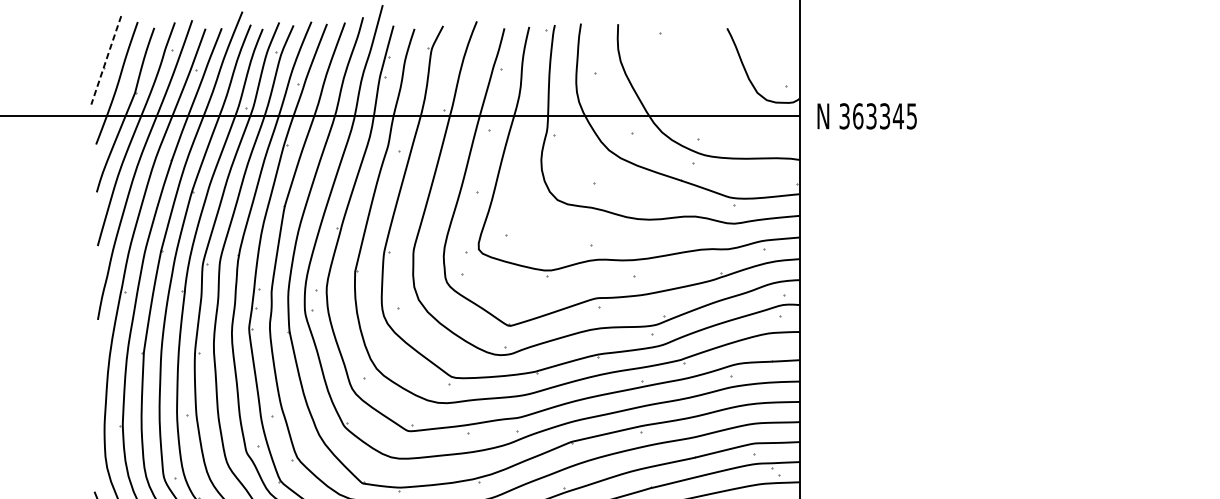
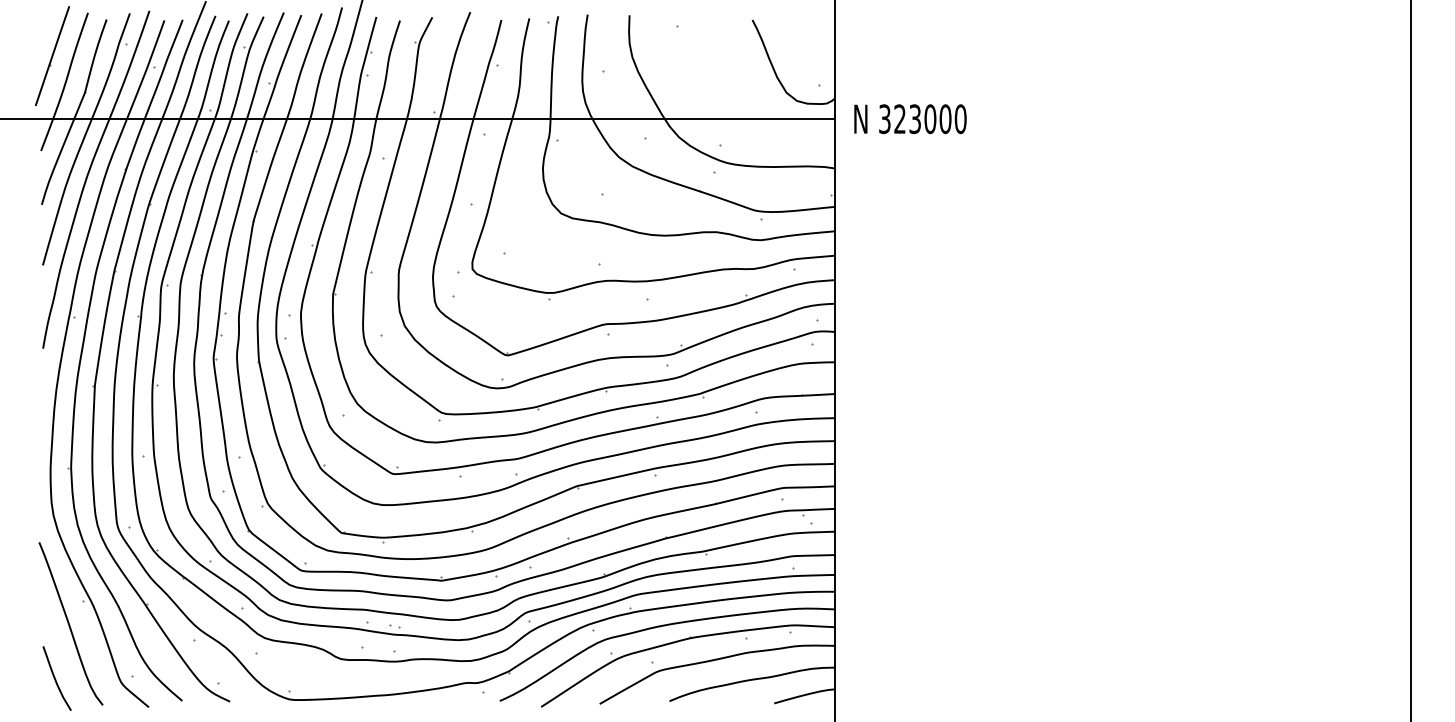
line: (106, 58) -> (52, 54), dashed -> solid
text: (885, 116) -> (930, 119), 363345 -> 323000

